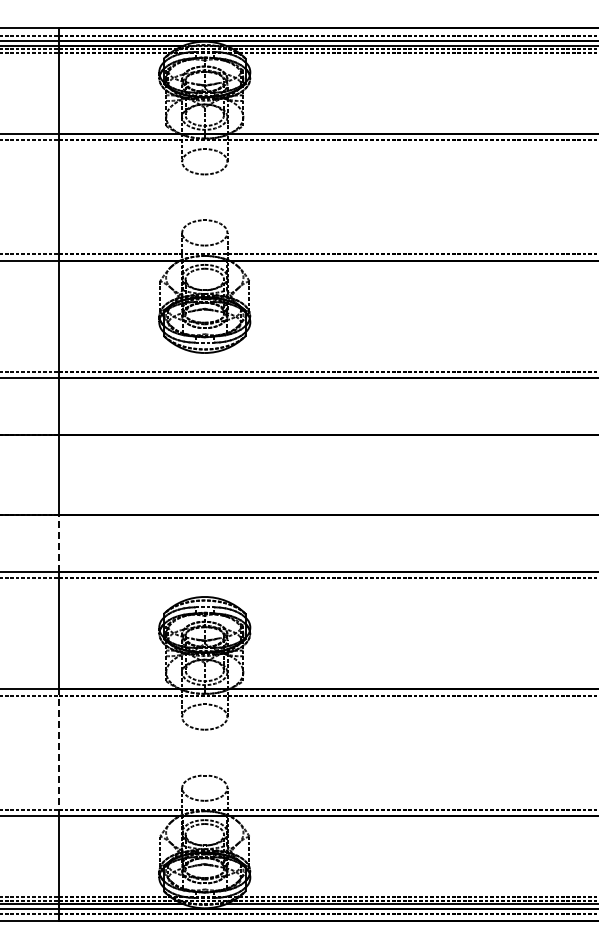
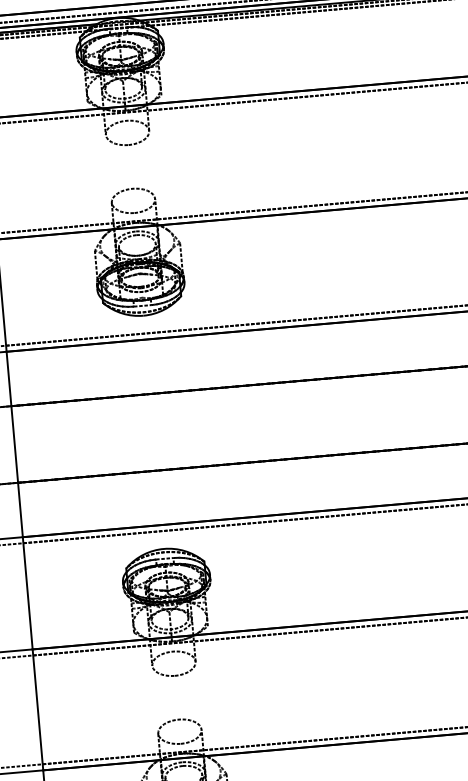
line: (59, 543) -> (20, 509), dashed -> solid
line: (59, 752) -> (38, 709), dashed -> solid

